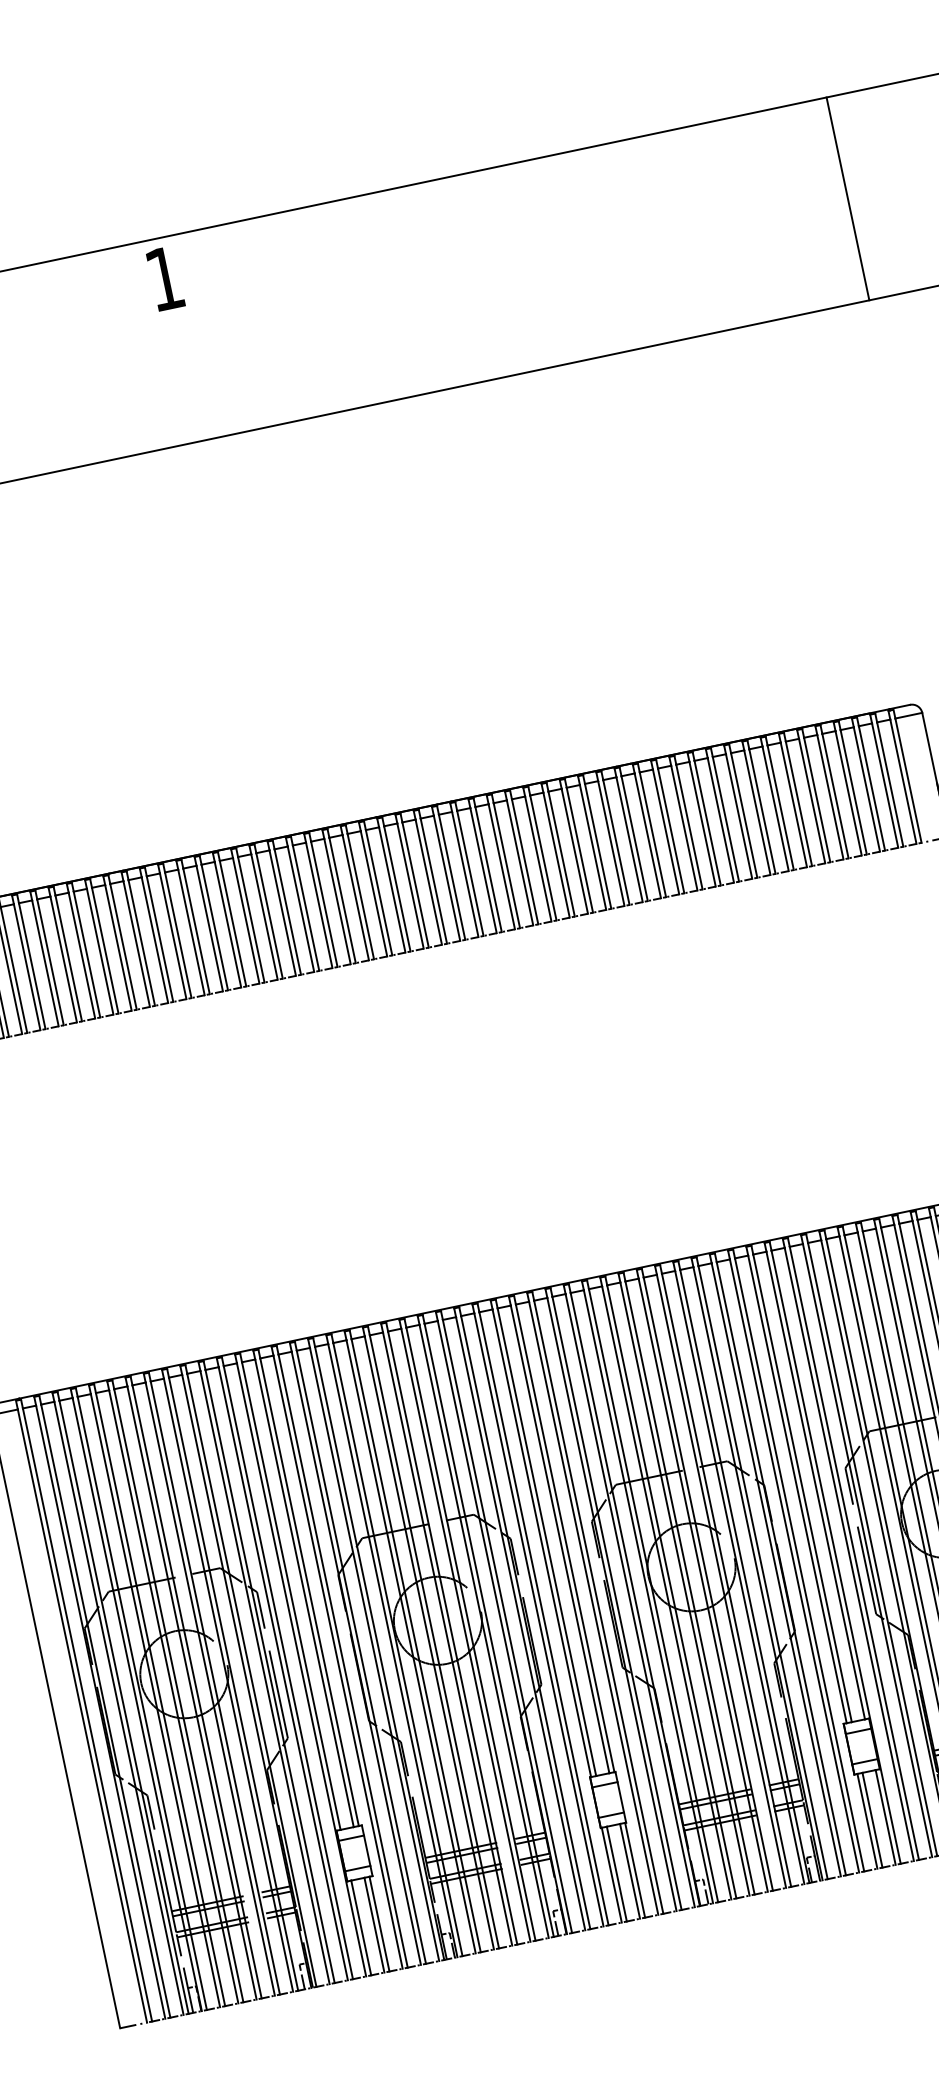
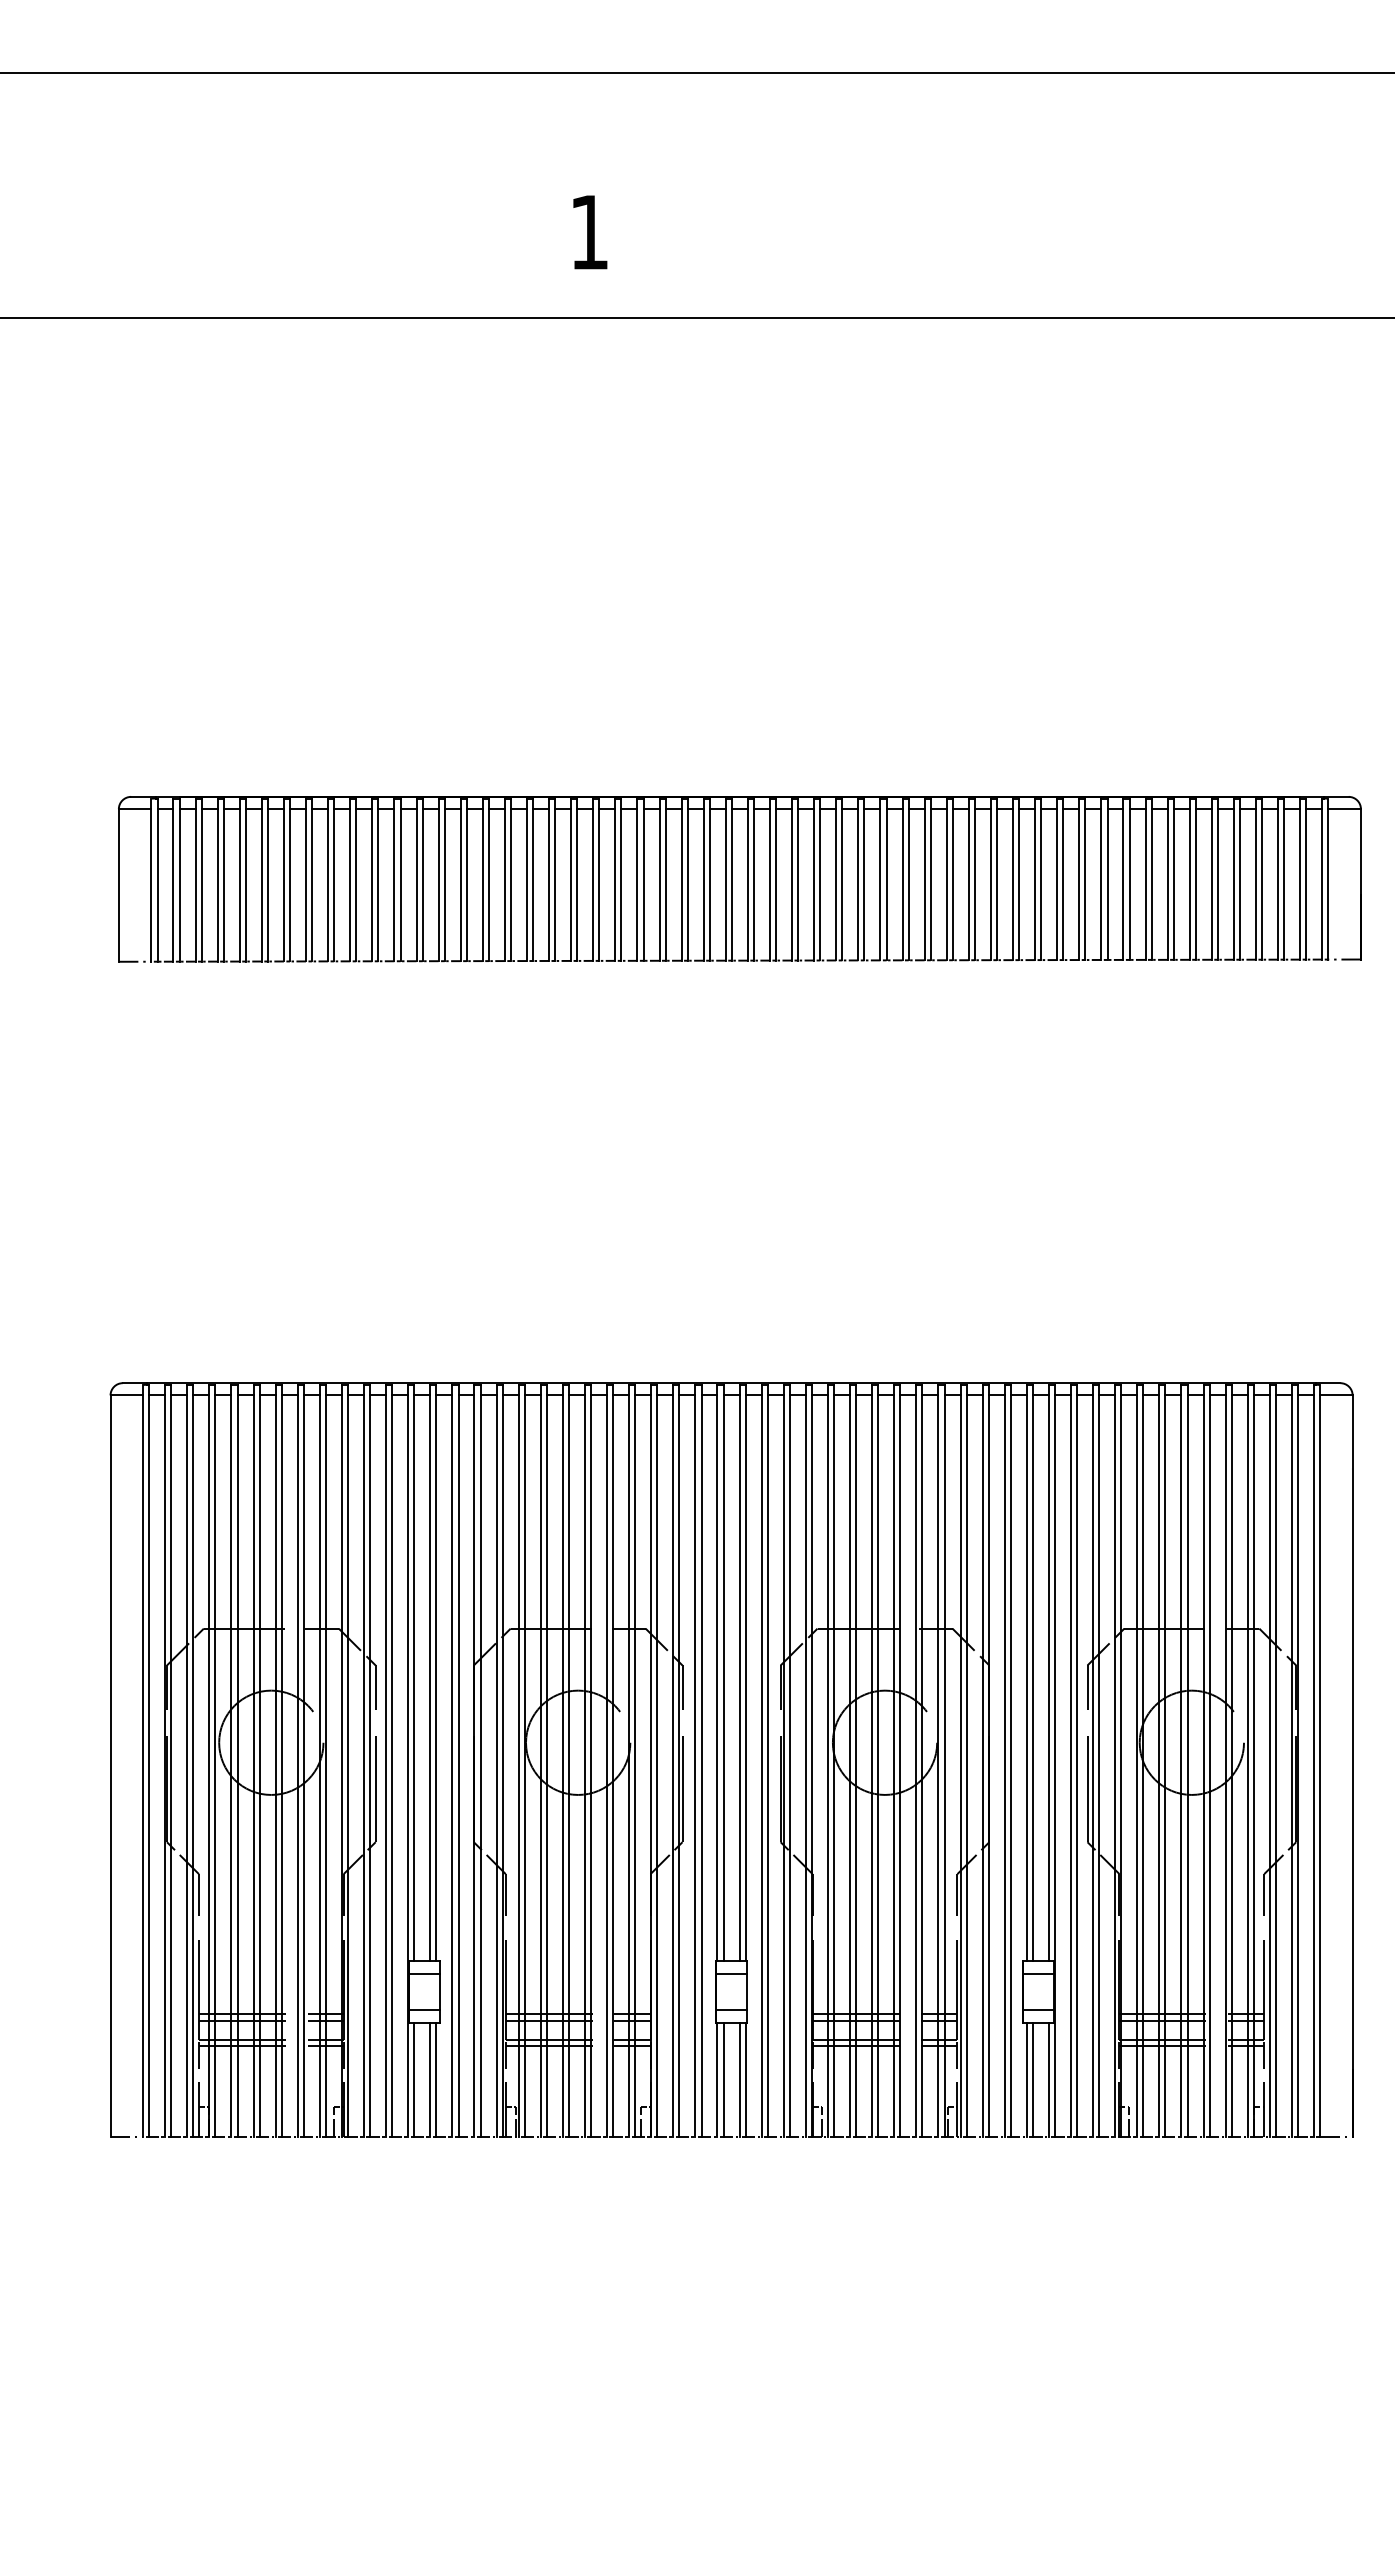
text: (165, 278) -> (590, 232), moved

